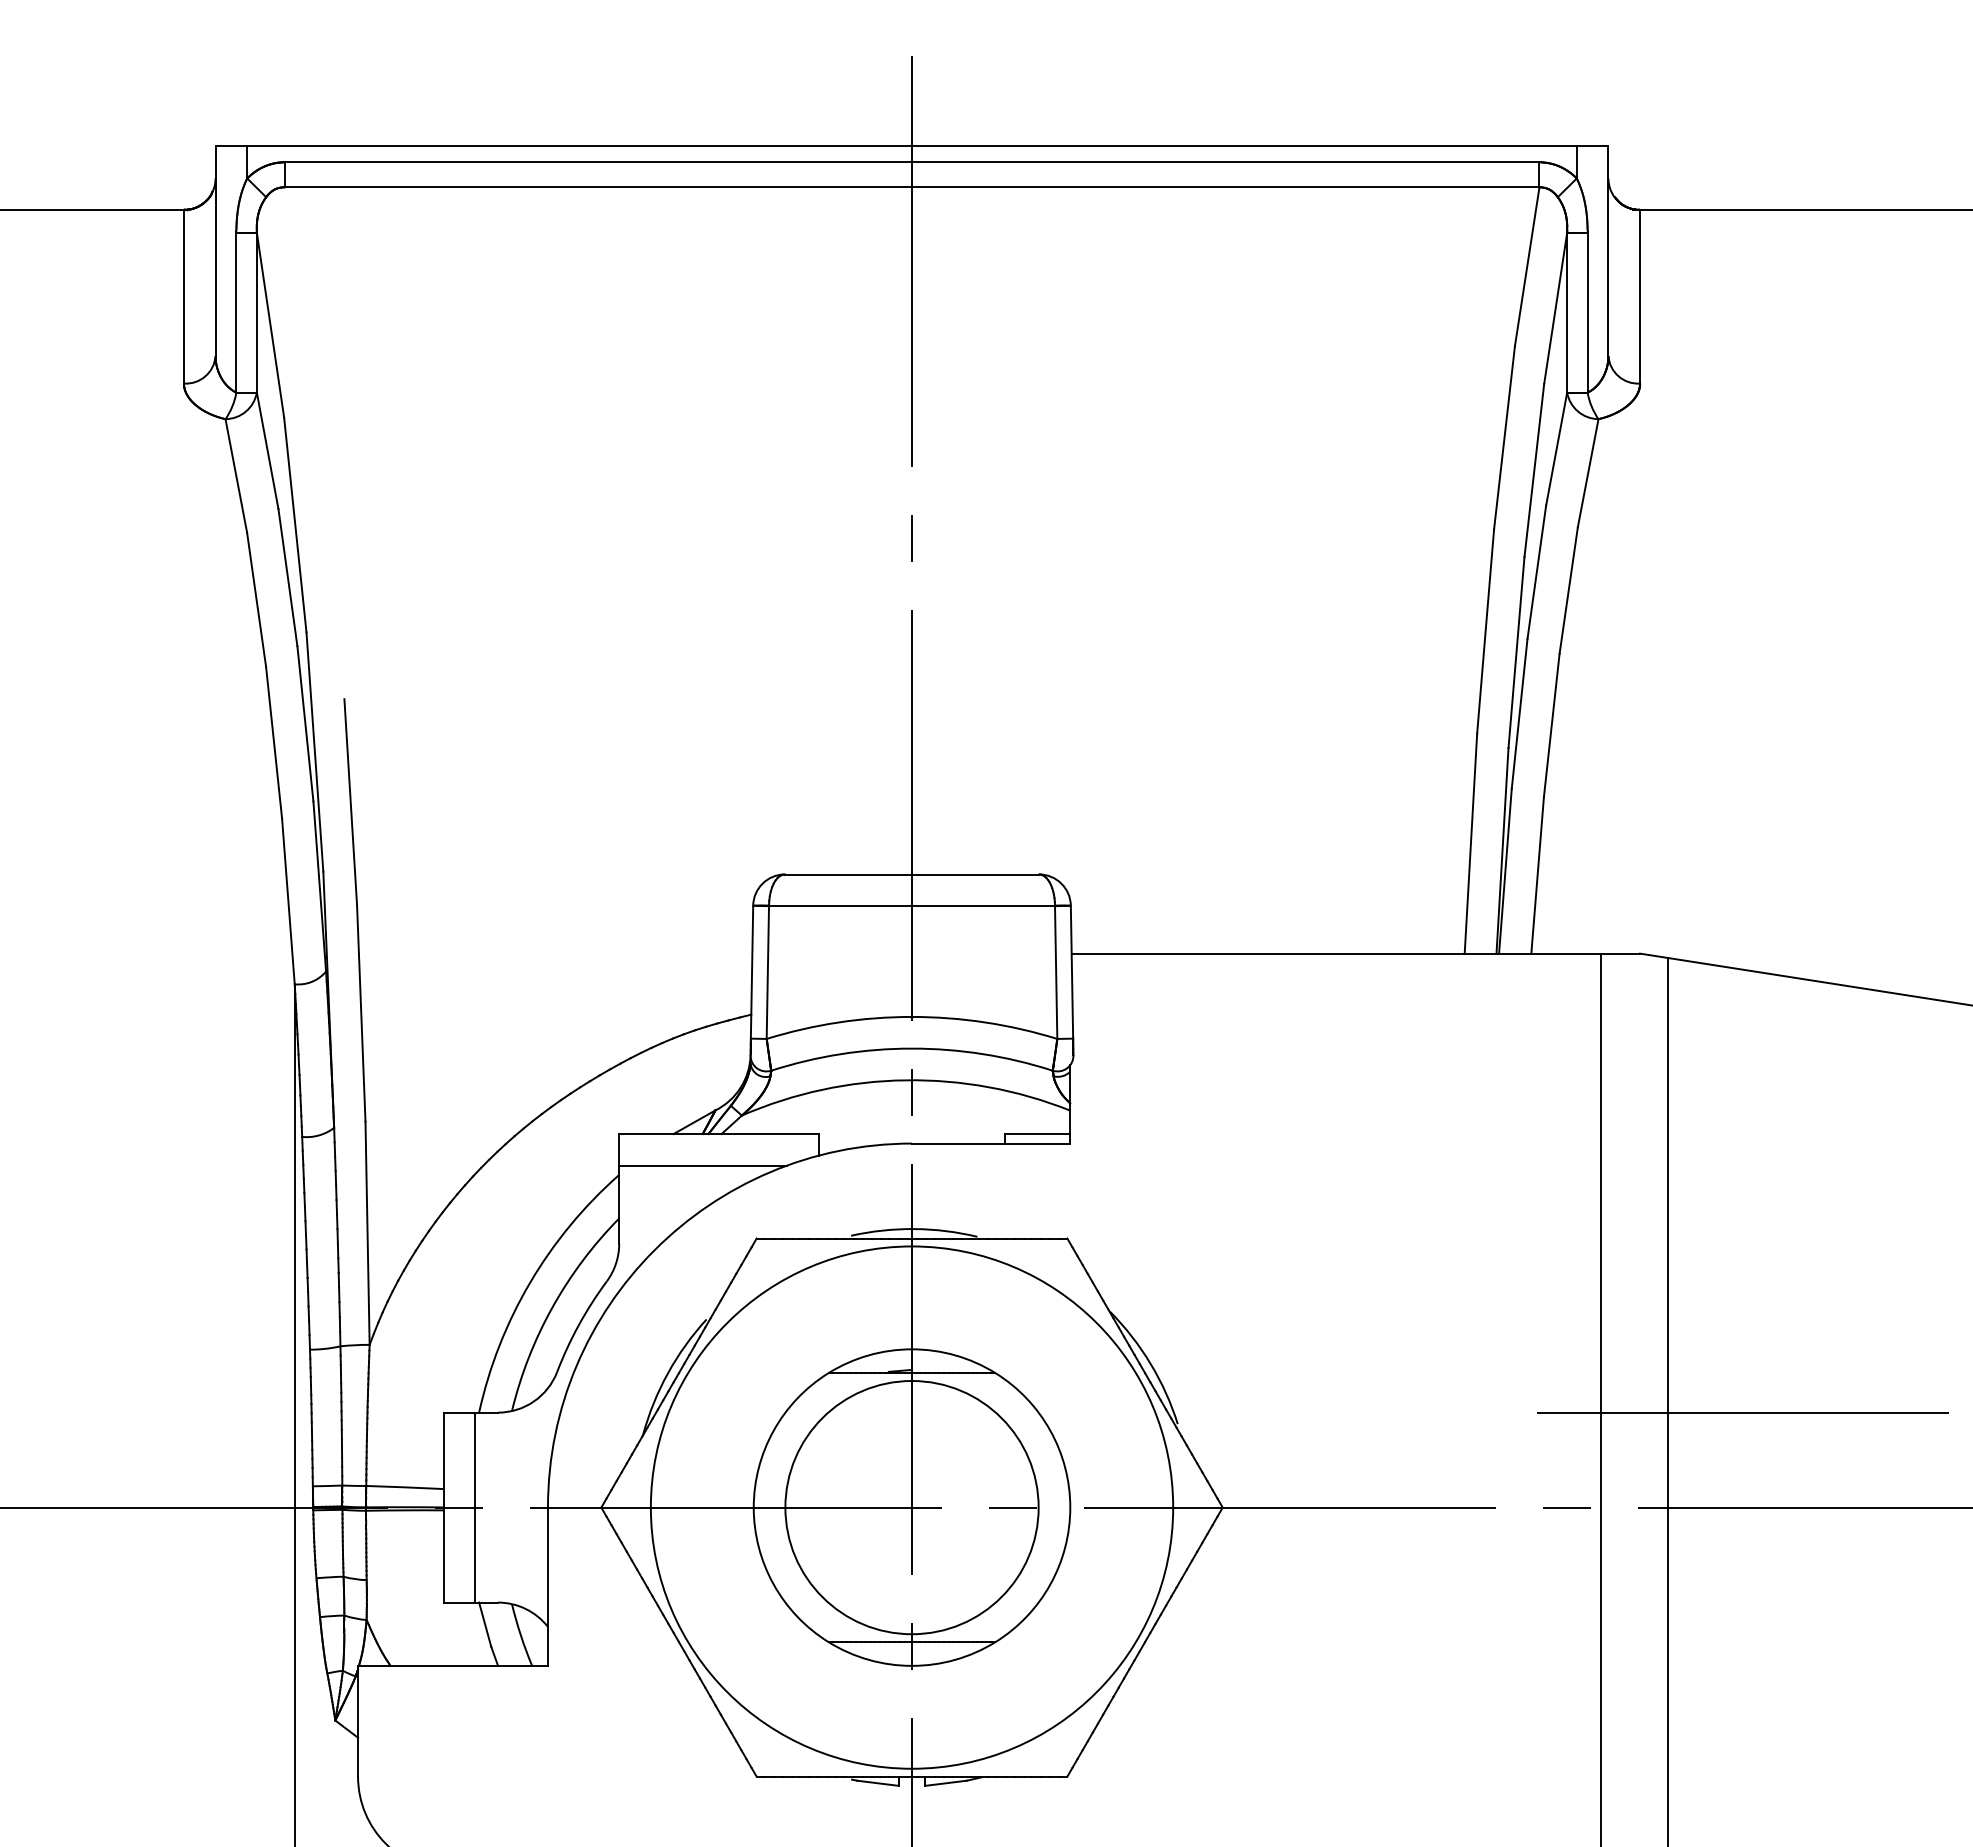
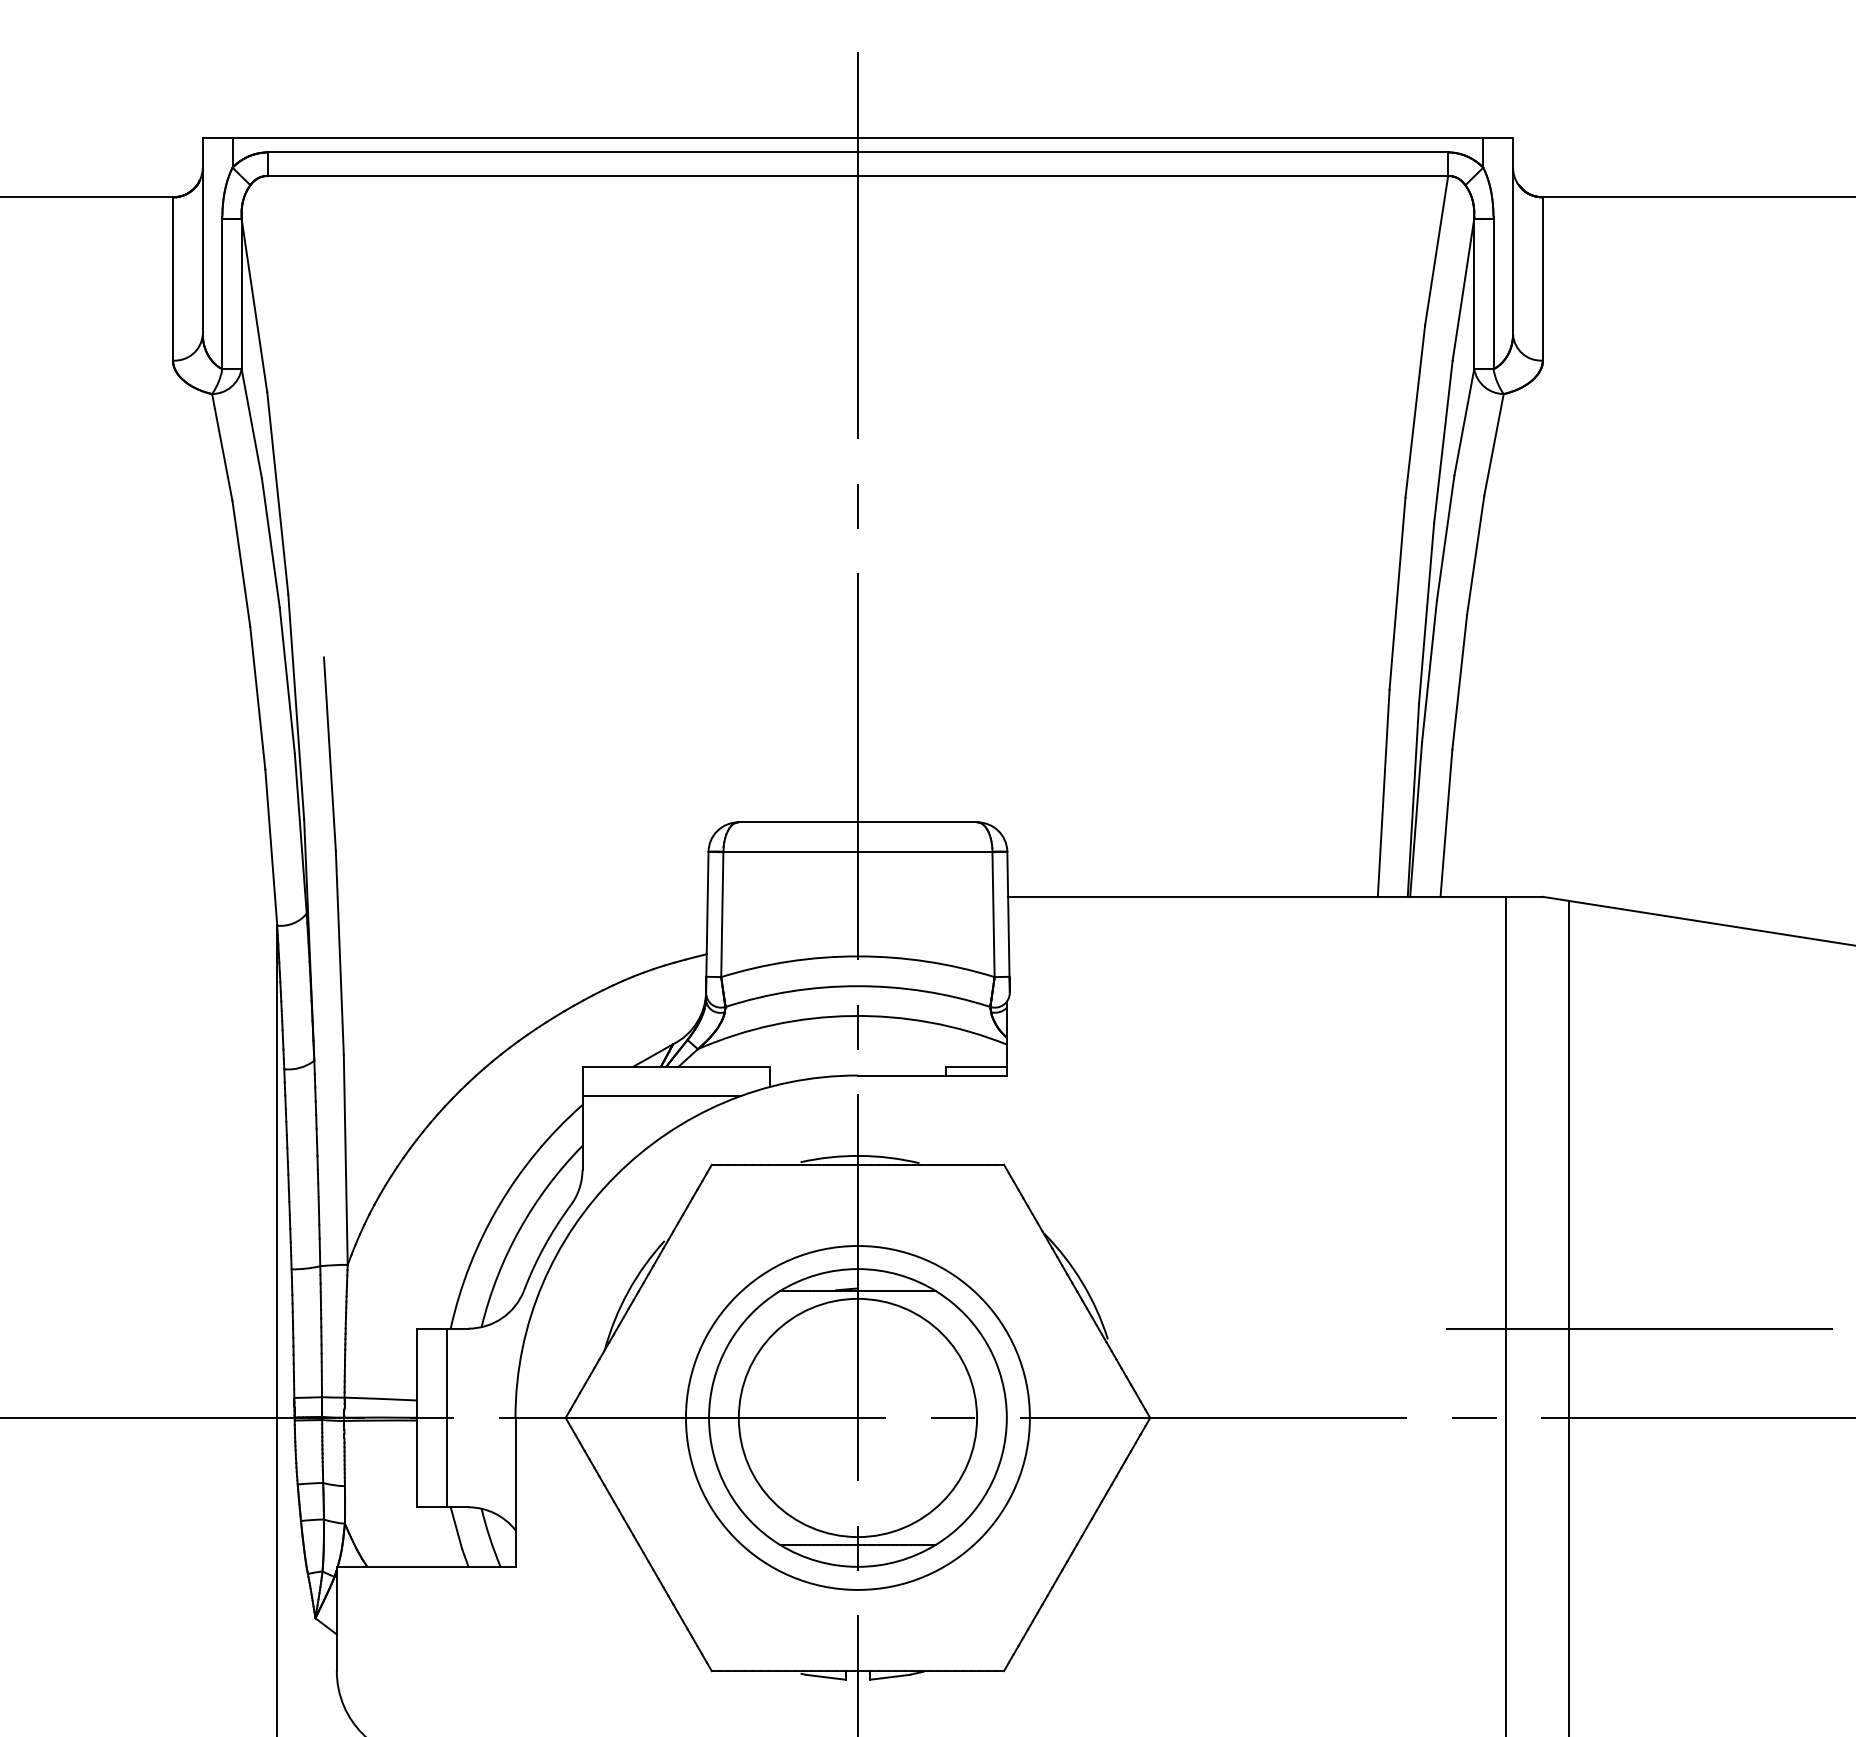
circle: (911, 1507) -> (857, 1417), size x0.7

